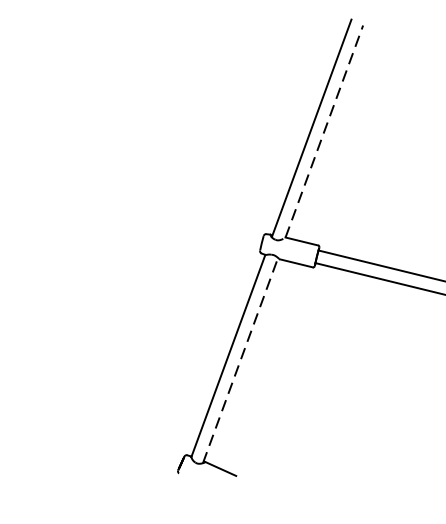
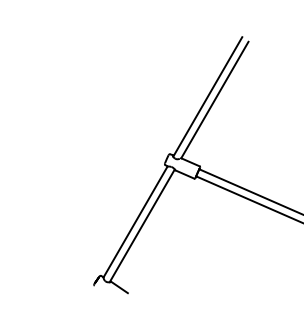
line: (325, 130) -> (215, 99), dashed -> solid
line: (240, 359) -> (142, 225), dashed -> solid

